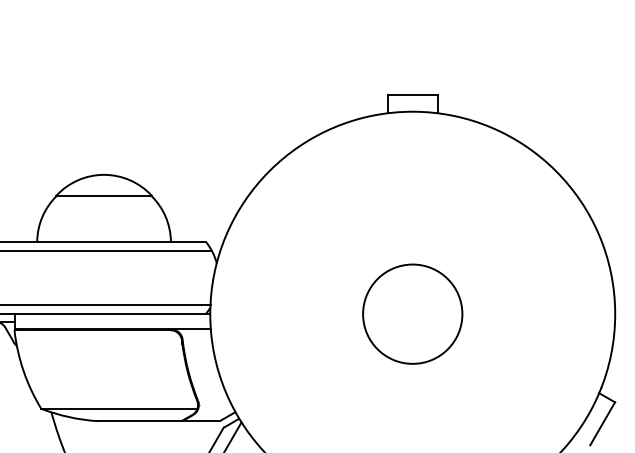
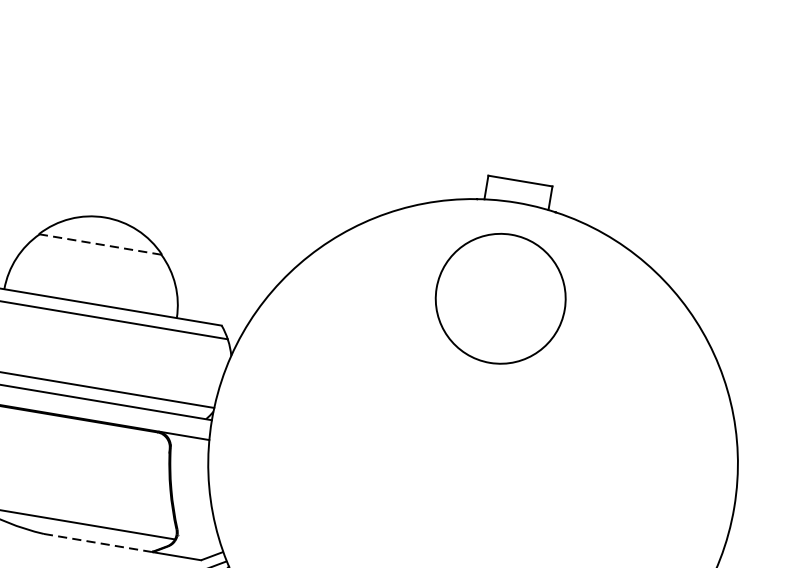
line: (104, 195) -> (101, 244), solid -> dashed
circle: (412, 313) -> (500, 297), moved
line: (139, 421) -> (97, 543), solid -> dashed

